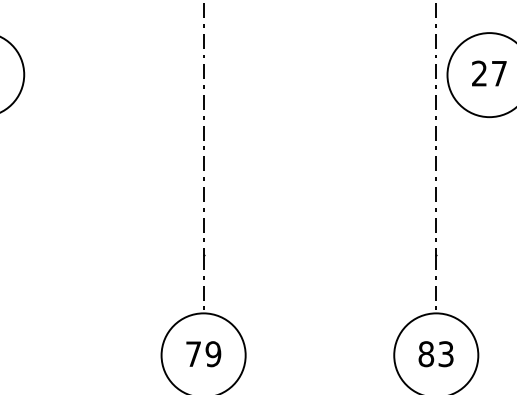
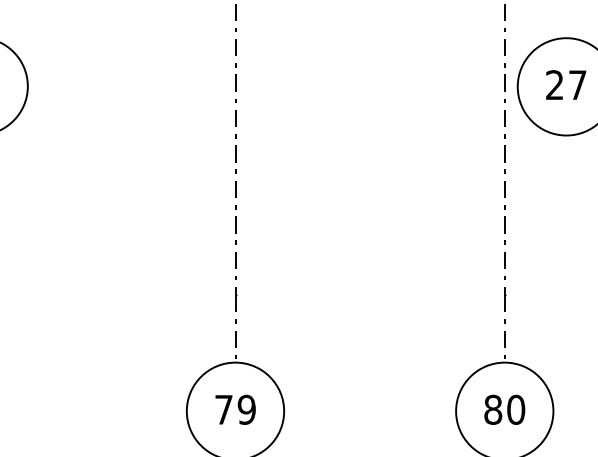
text: (446, 353) -> (516, 409), 83 -> 80

